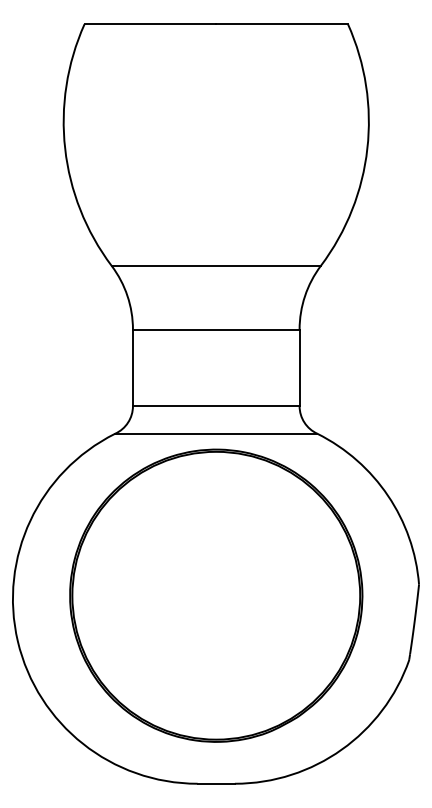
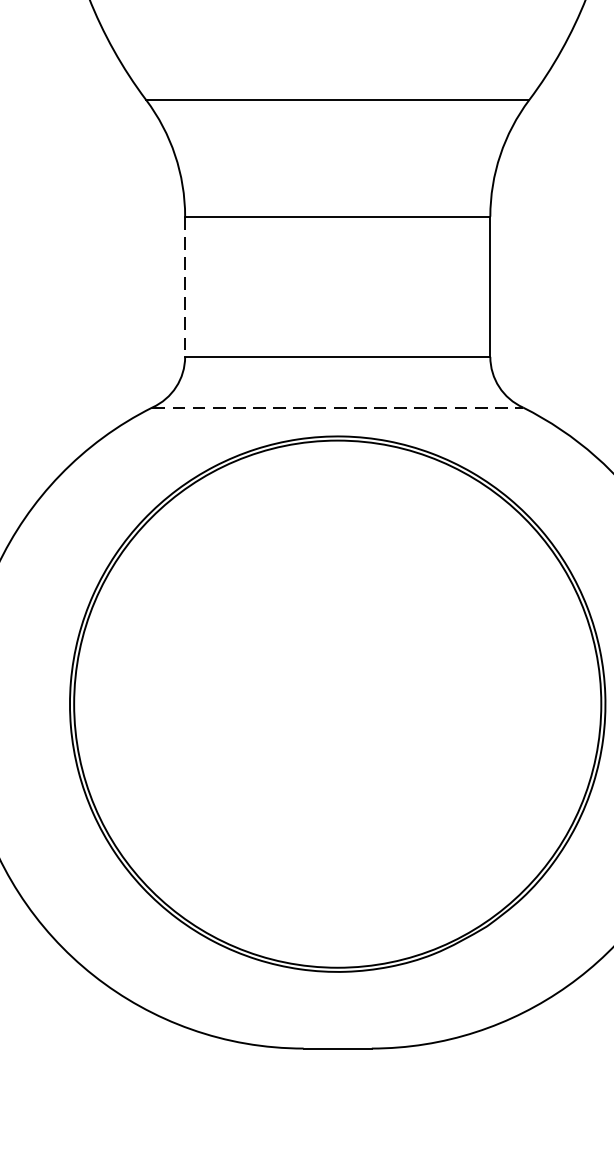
line: (132, 368) -> (184, 287), solid -> dashed
line: (216, 433) -> (338, 406), solid -> dashed

